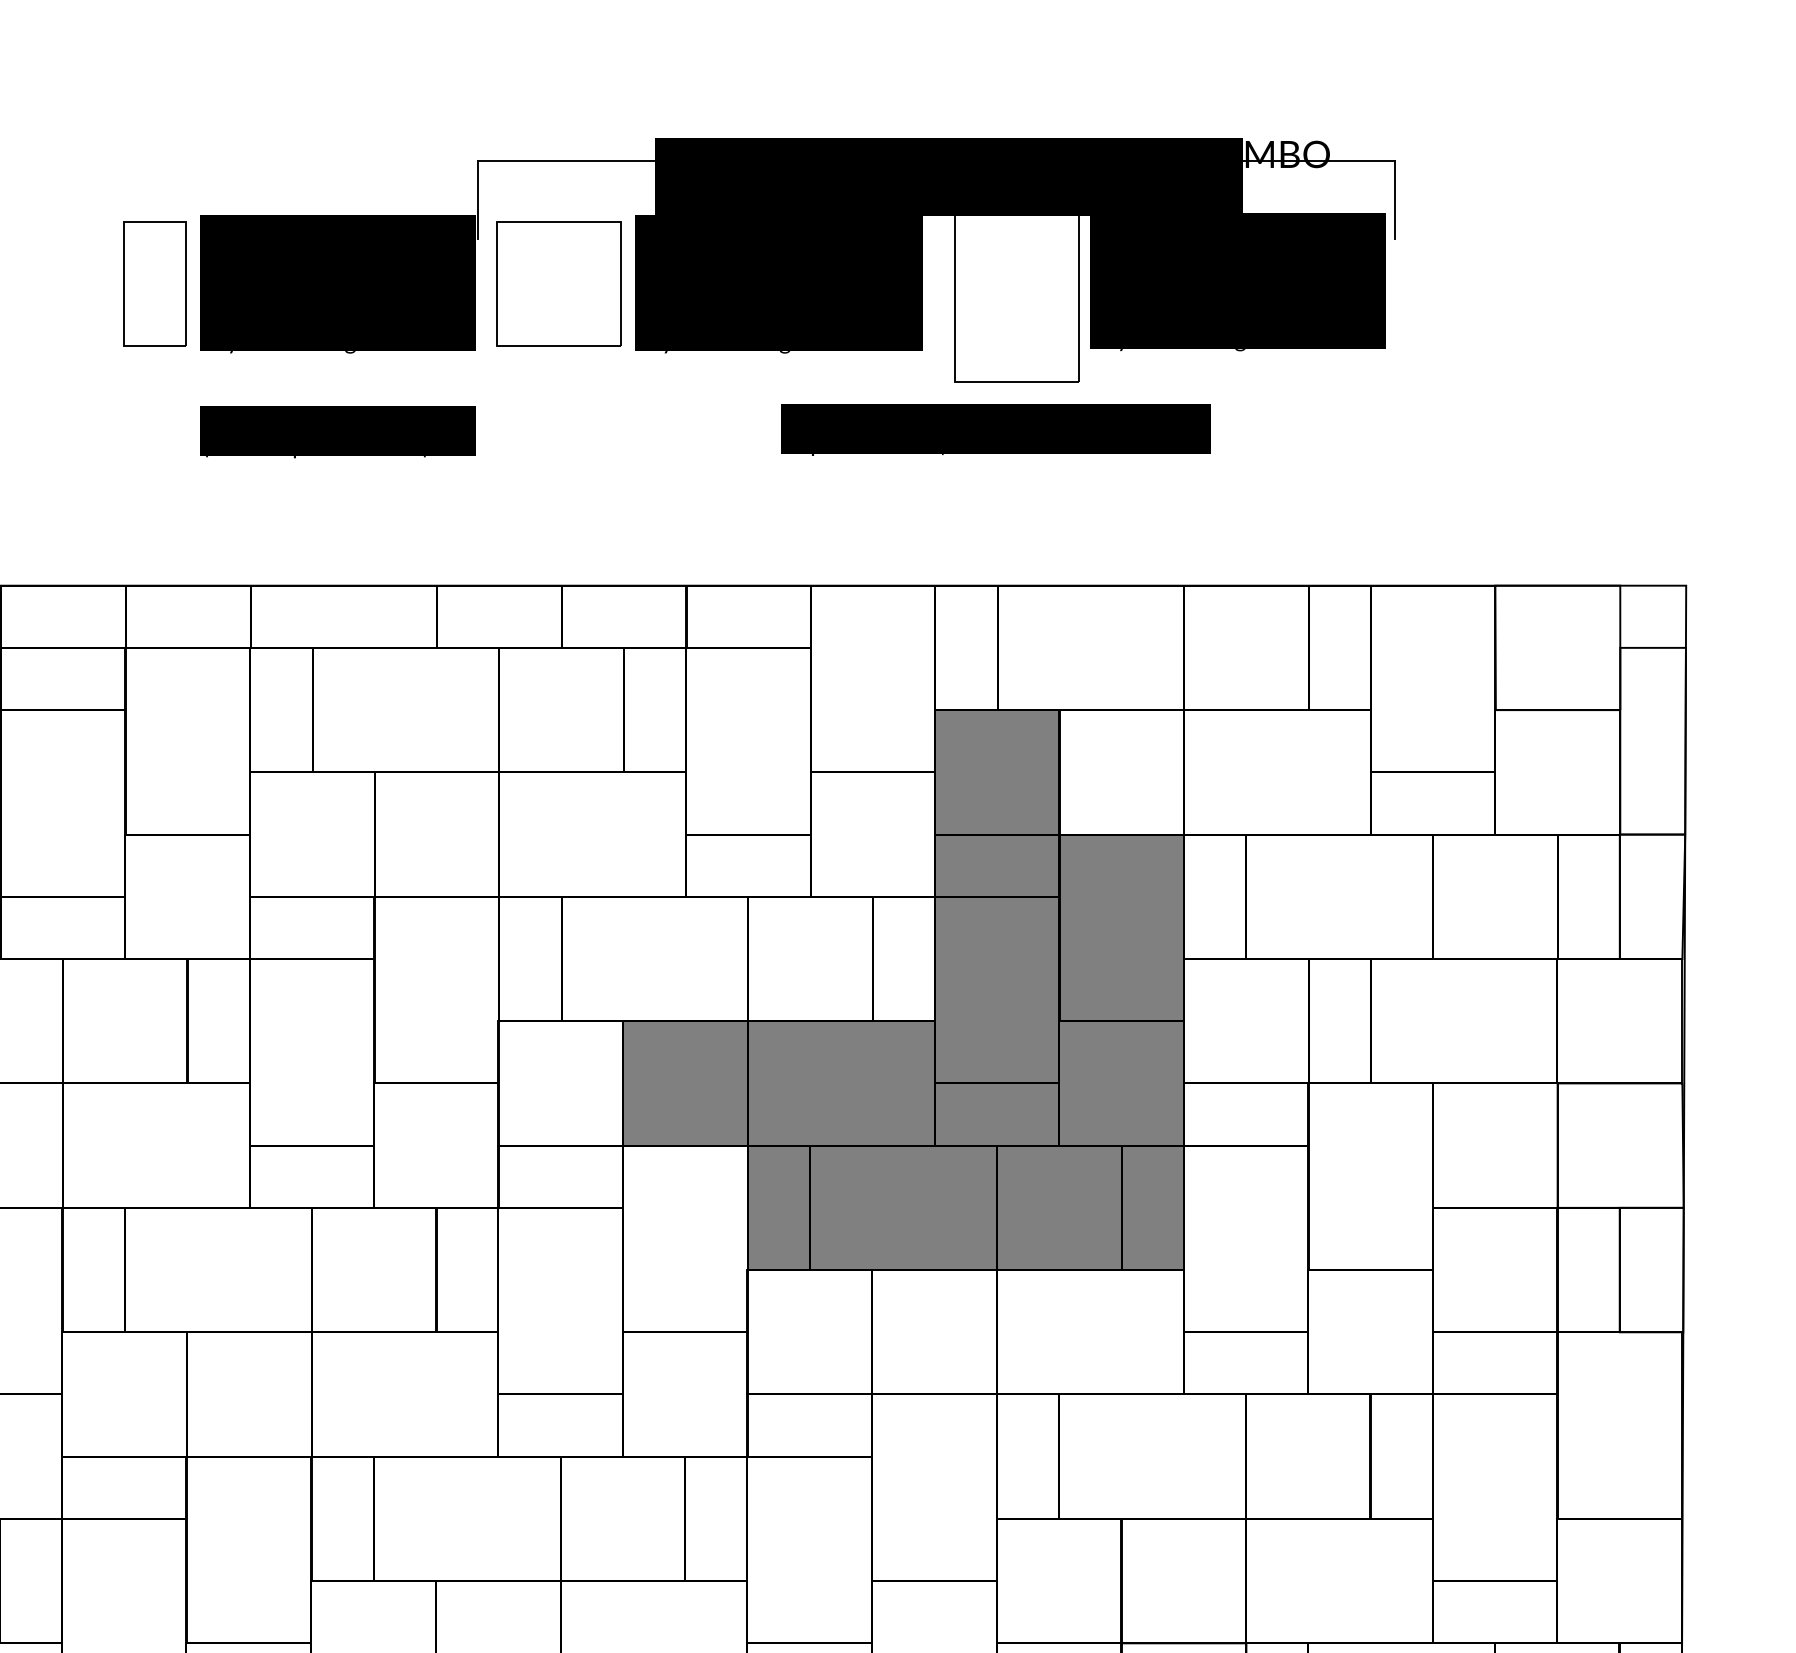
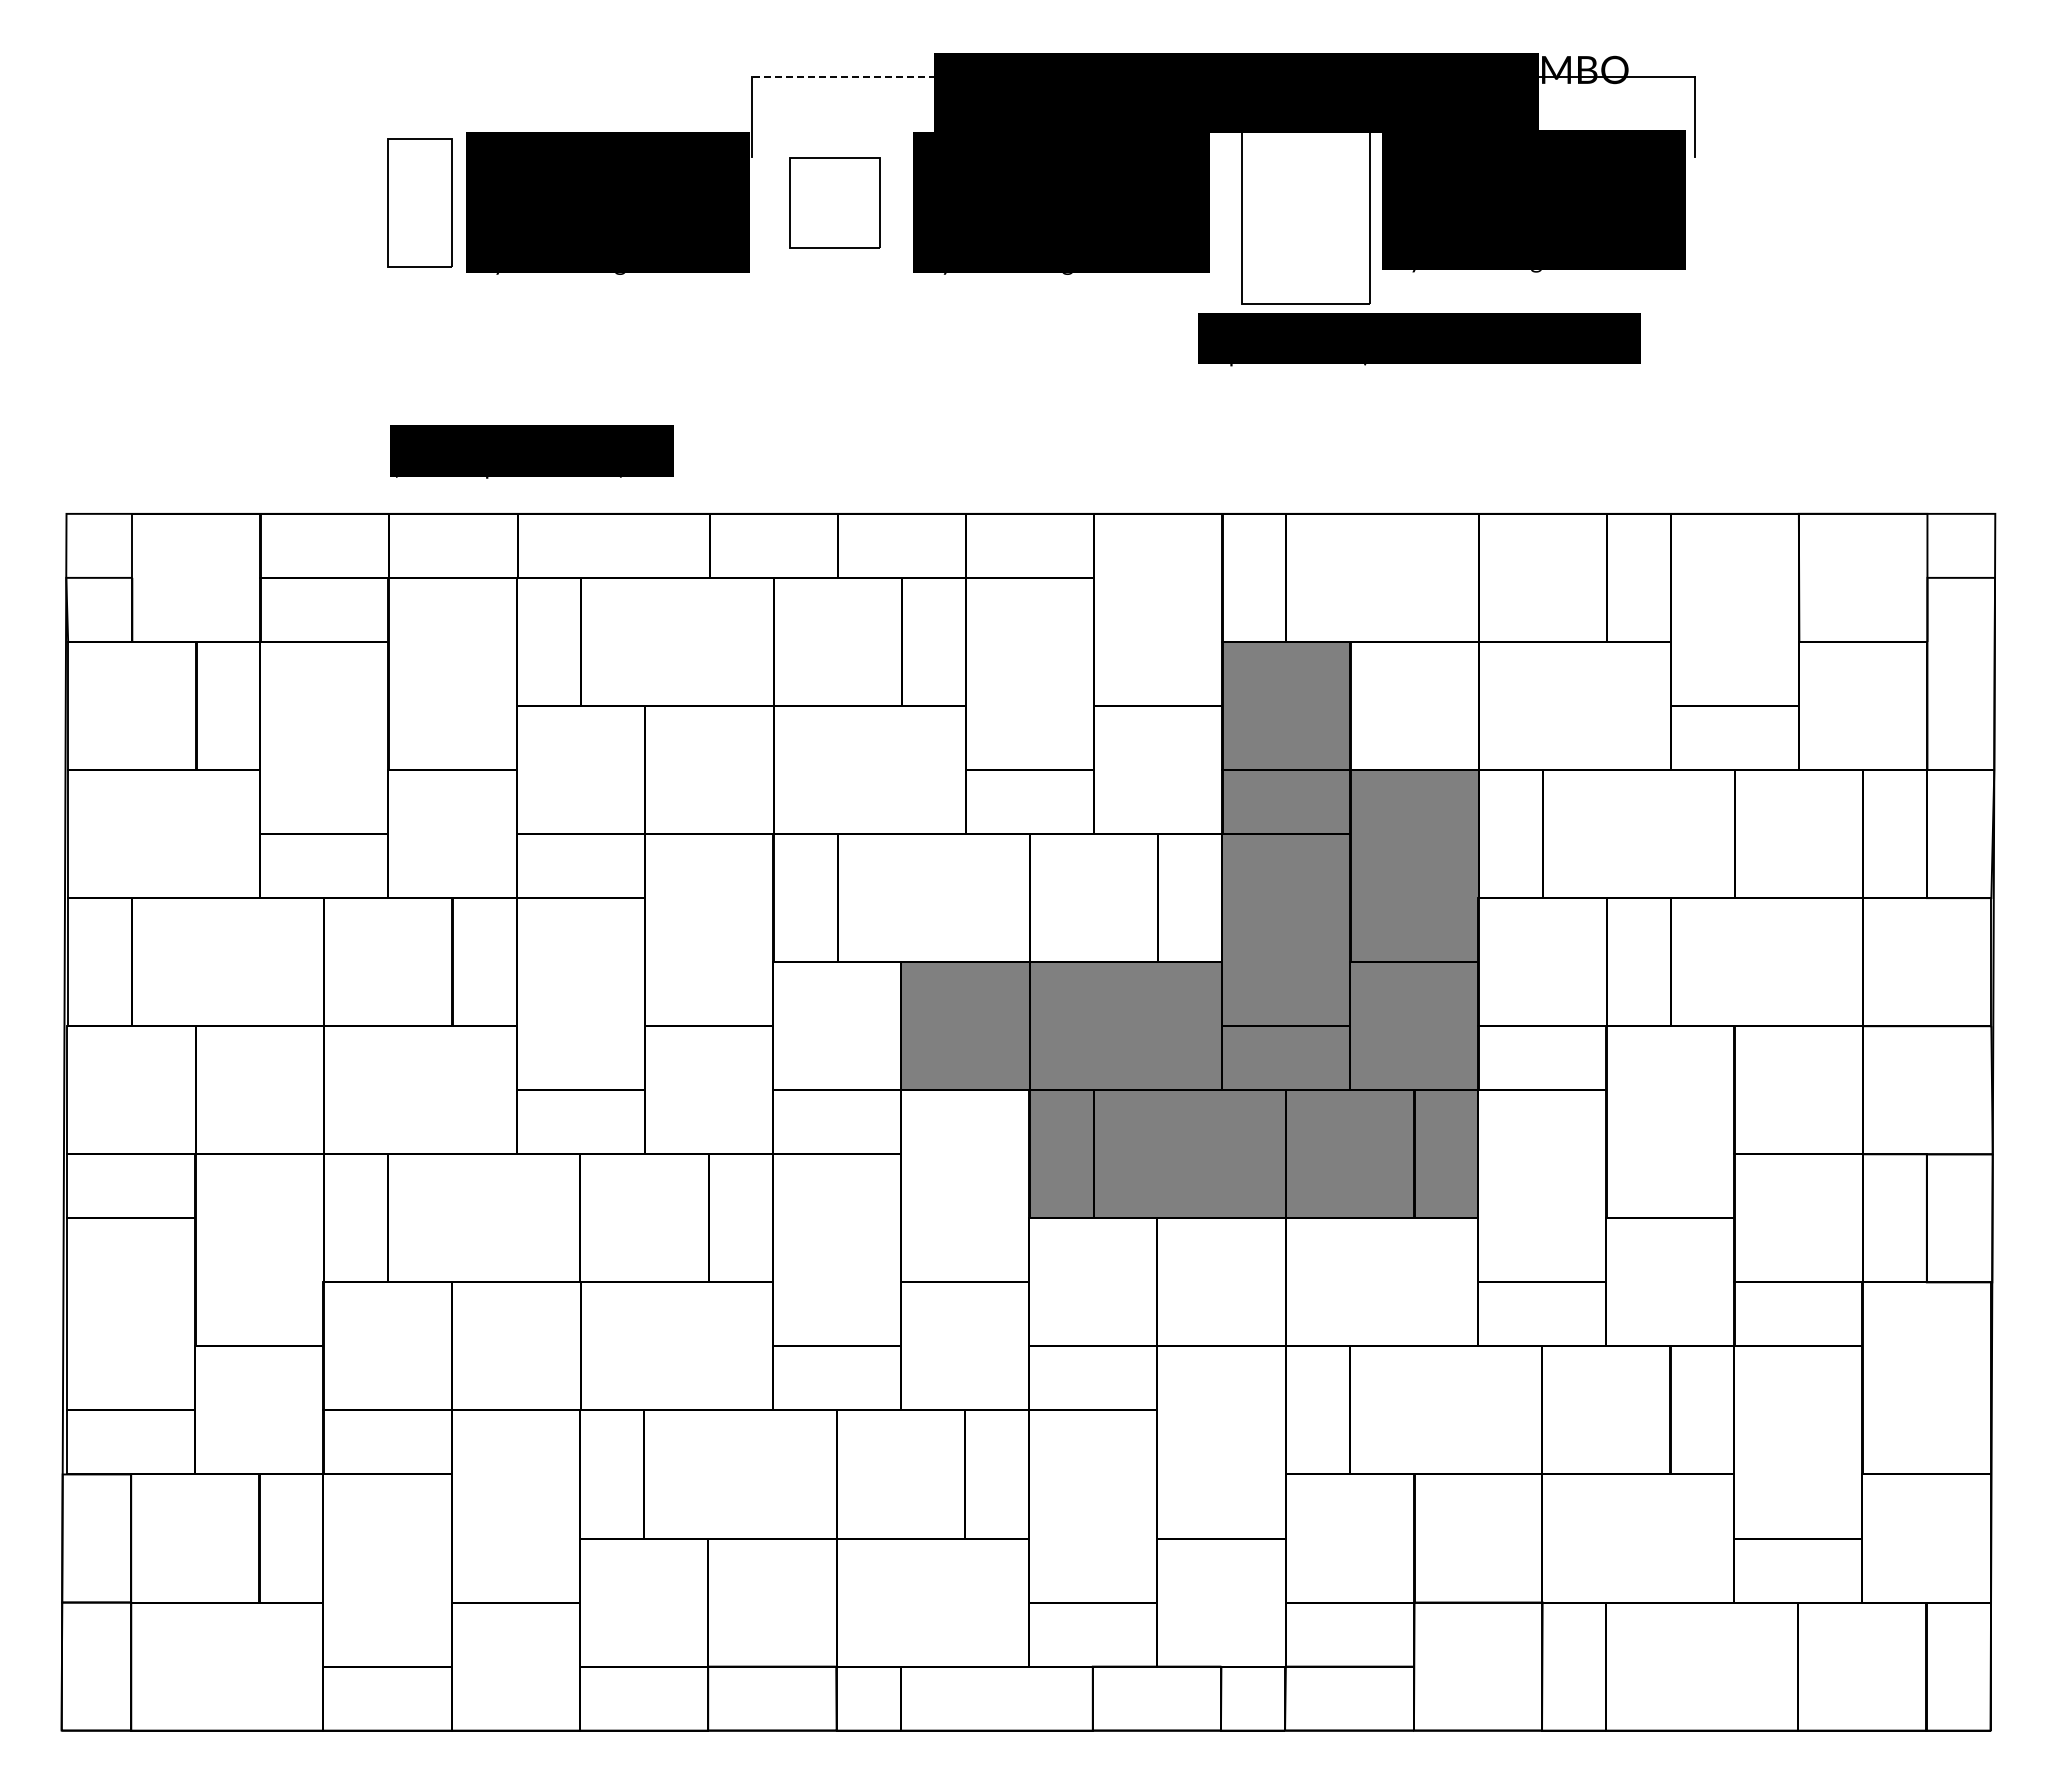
line: (567, 161) -> (843, 77), solid -> dashed
part: (558, 283) -> (834, 202), size x0.7
text: (995, 429) -> (1419, 339), moved
text: (337, 431) -> (531, 451), moved

